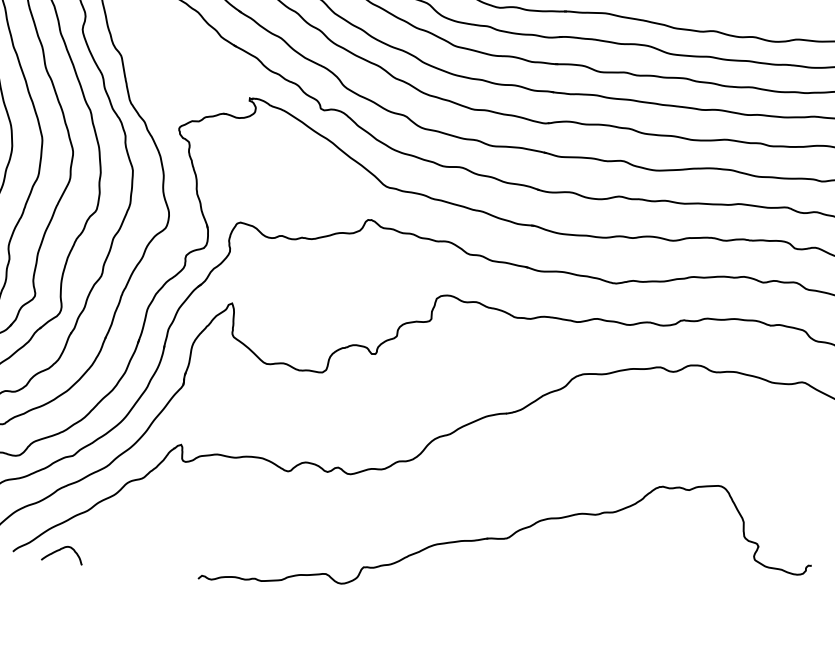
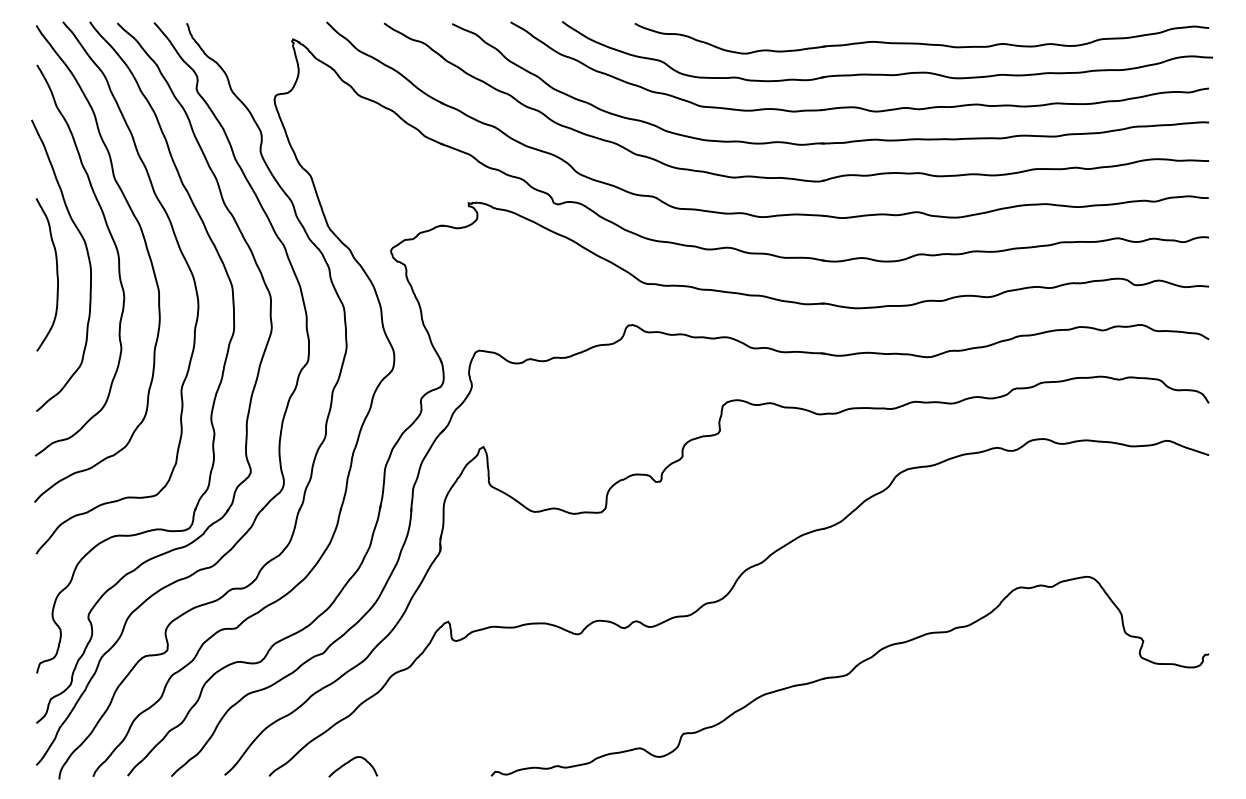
curve: (60, 550) -> (349, 762), moved

